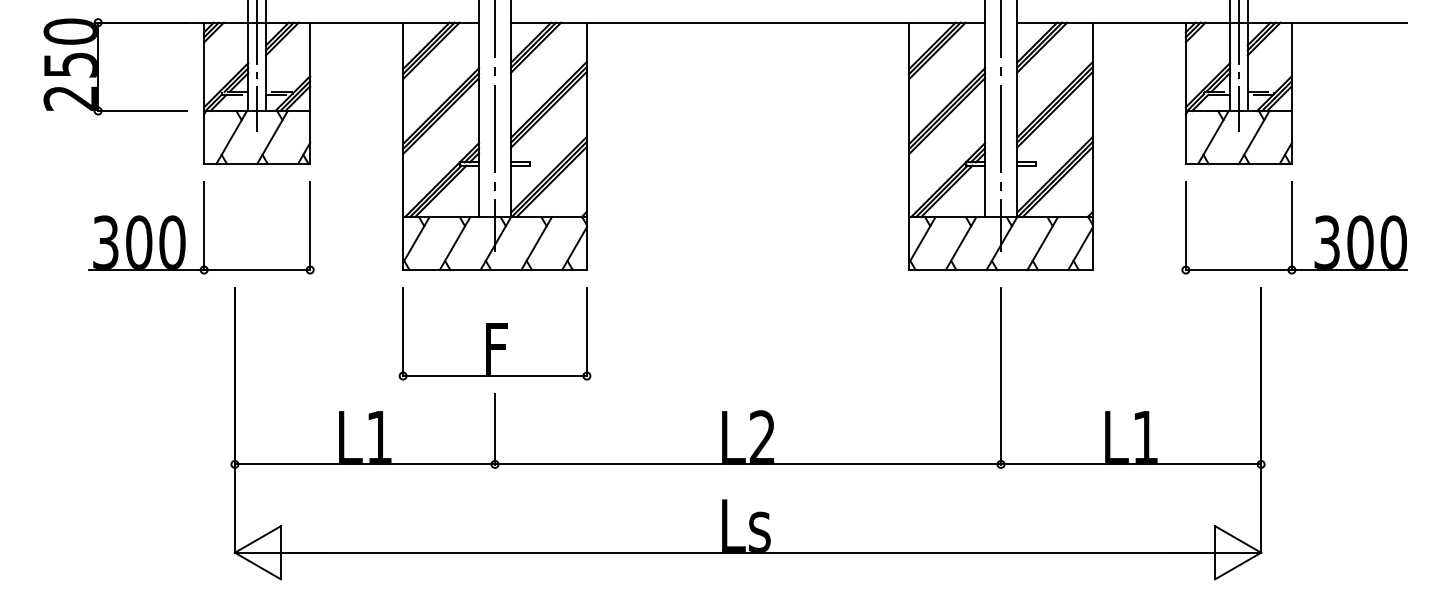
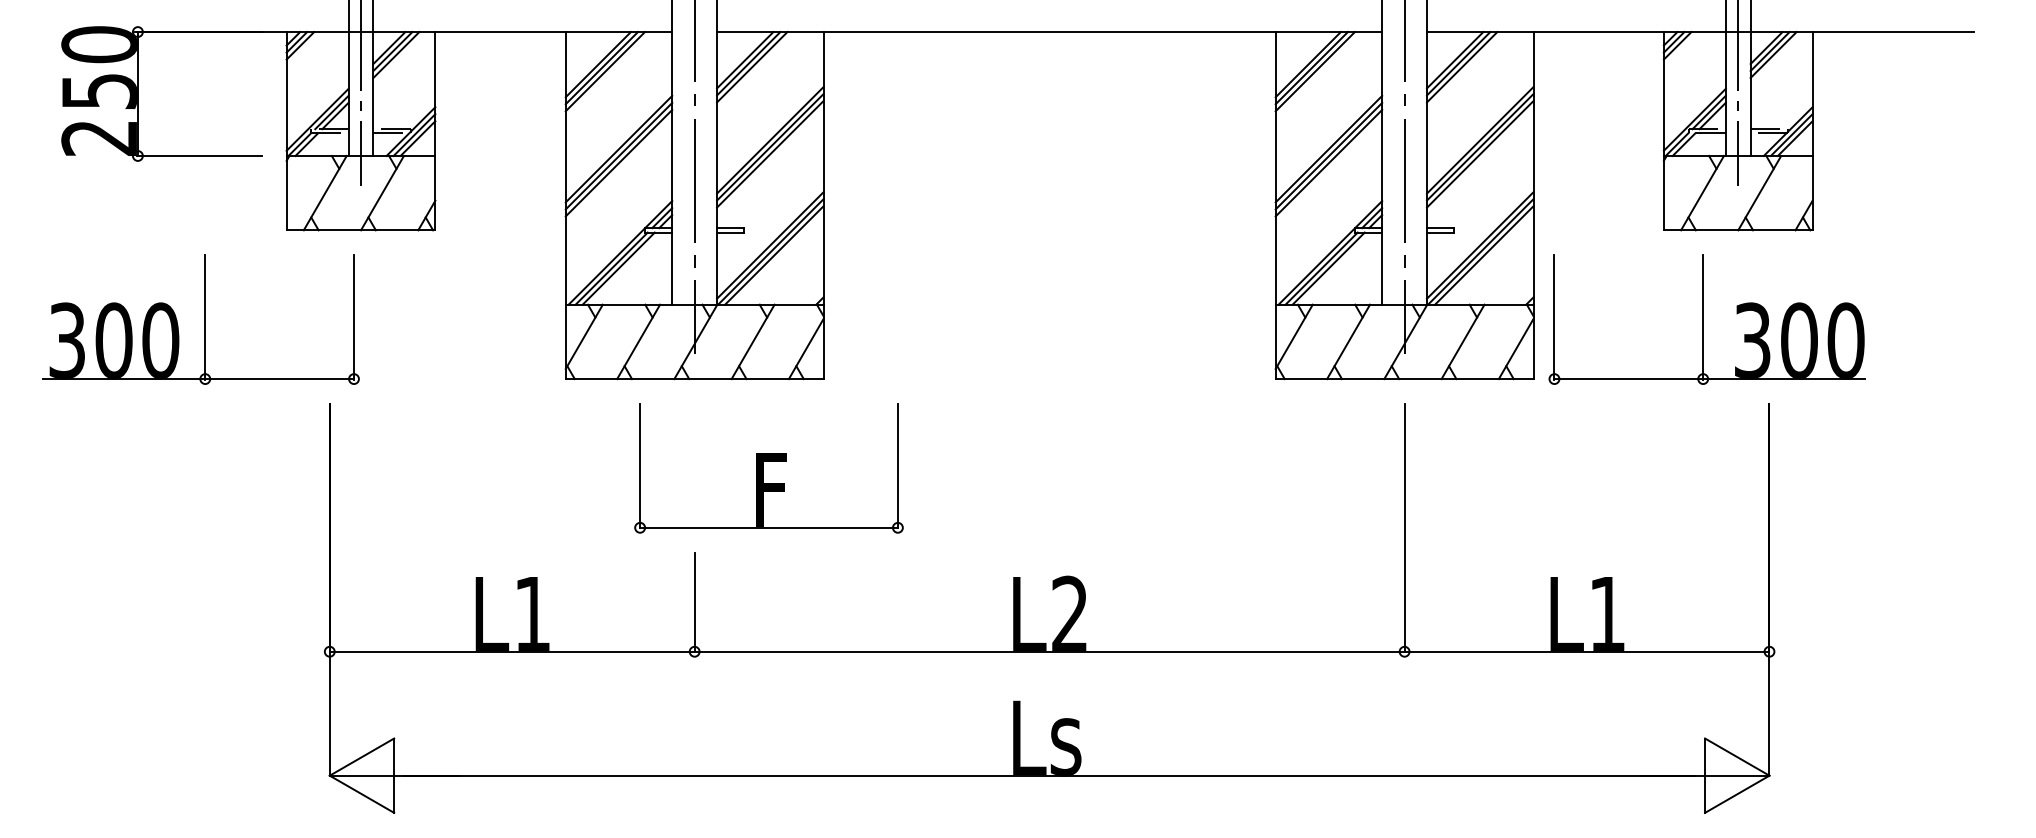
part: (201, 227) -> (201, 319), moved
part: (1294, 227) -> (1706, 319), moved
part: (494, 333) -> (768, 468), moved

